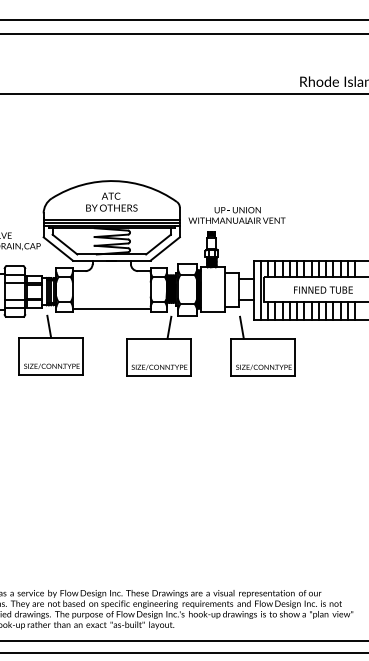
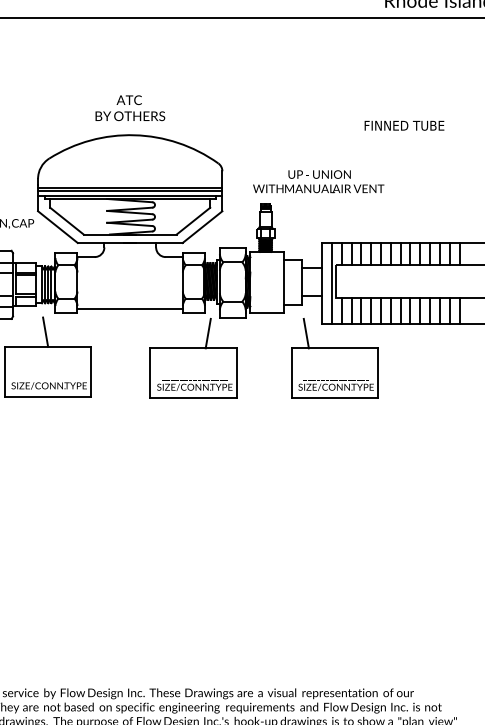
text: (111, 201) -> (129, 107), moved
text: (236, 215) -> (317, 181), moved
text: (323, 289) -> (404, 124), moved

